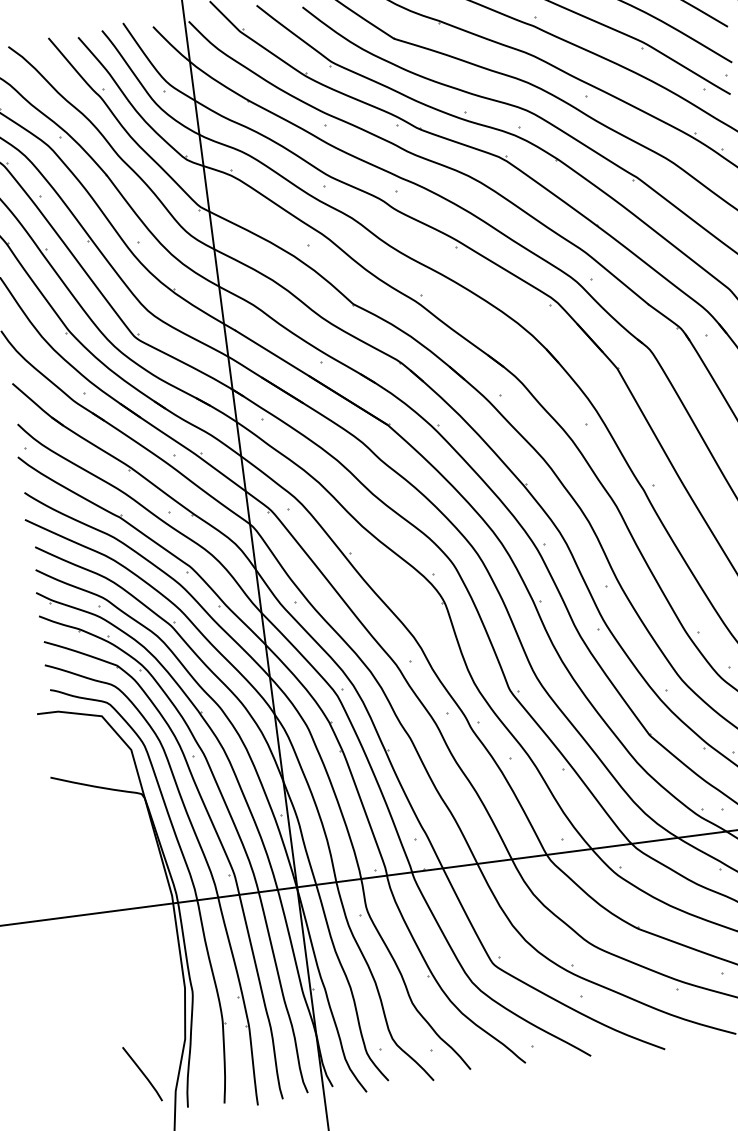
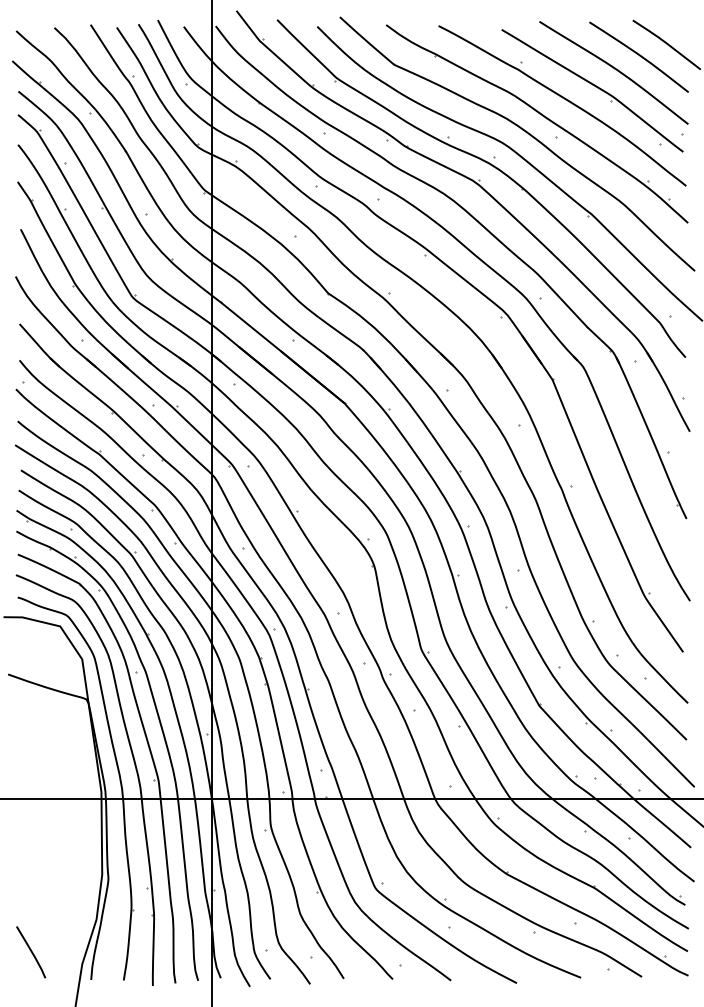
line: (142, 1074) -> (31, 952), moved

